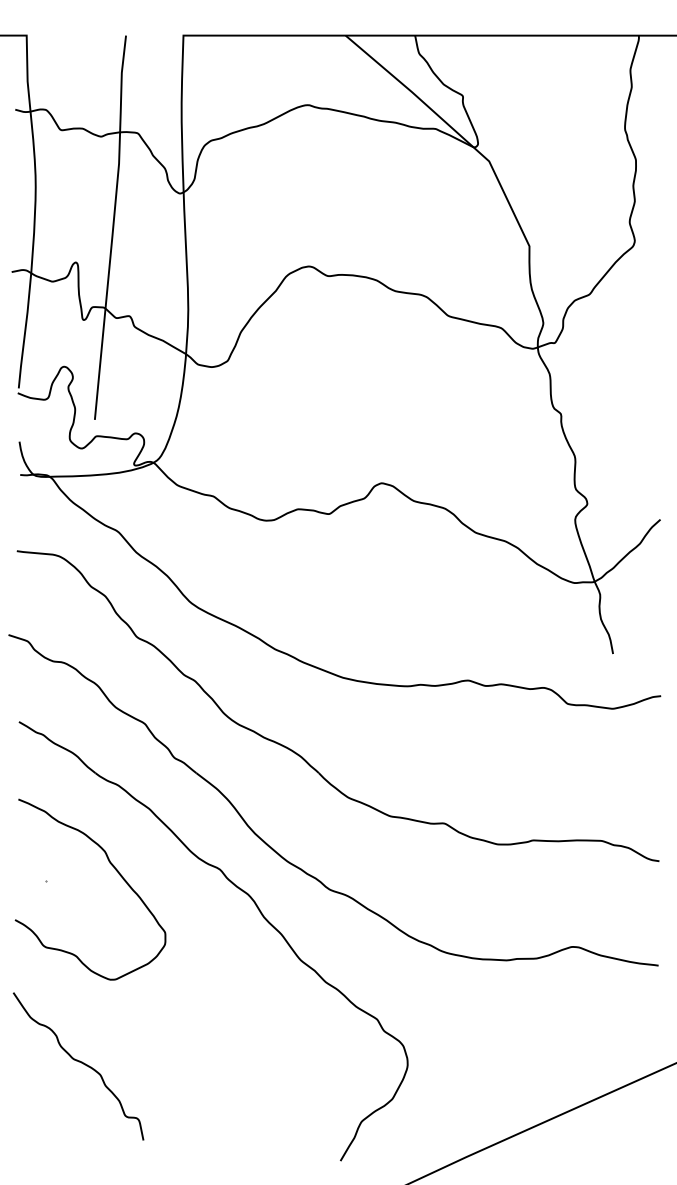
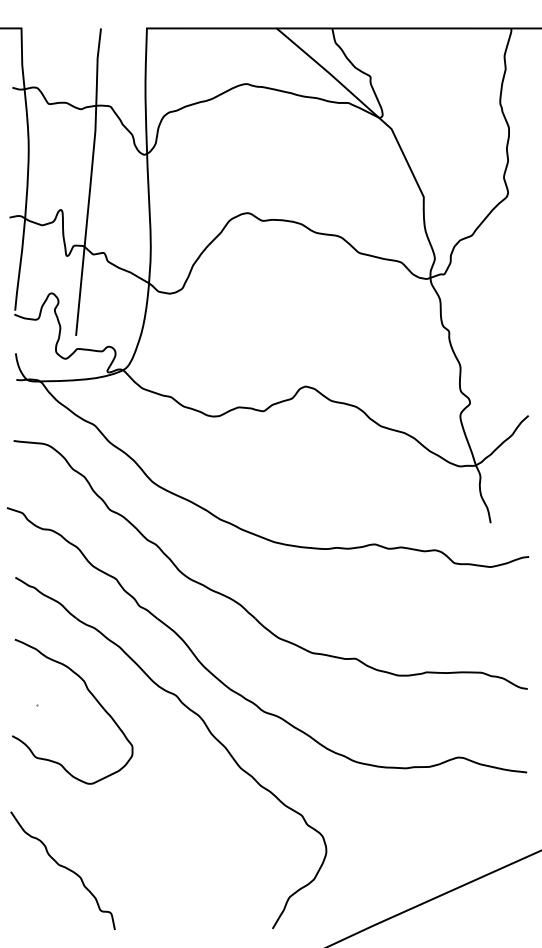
curve: (78, 1062) -> (62, 867), moved

